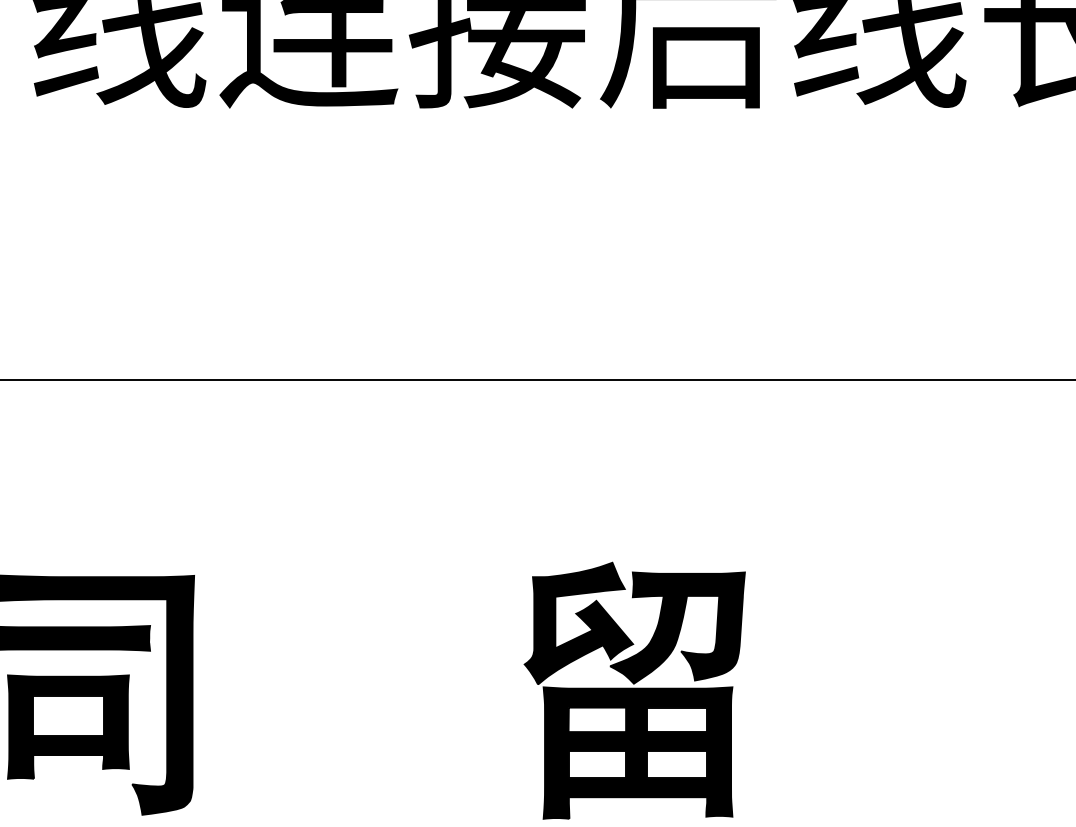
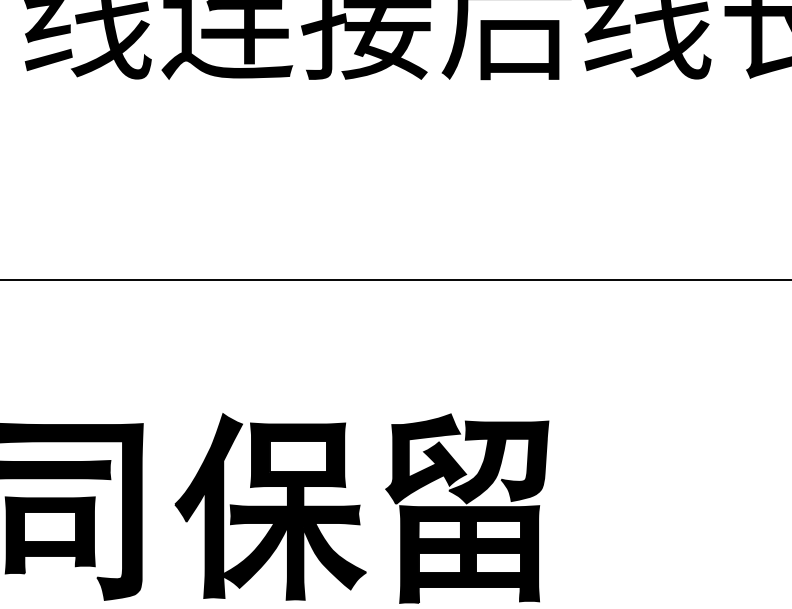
part: (367, 688) -> (270, 506), added

